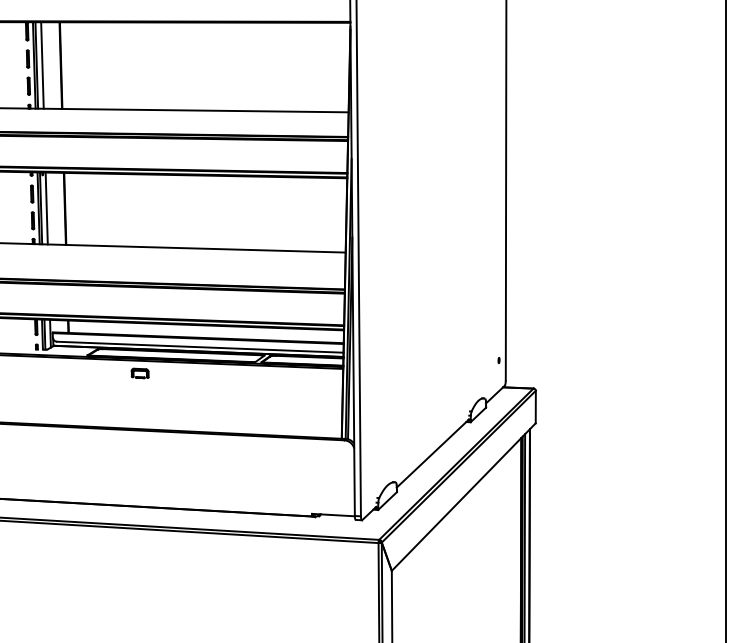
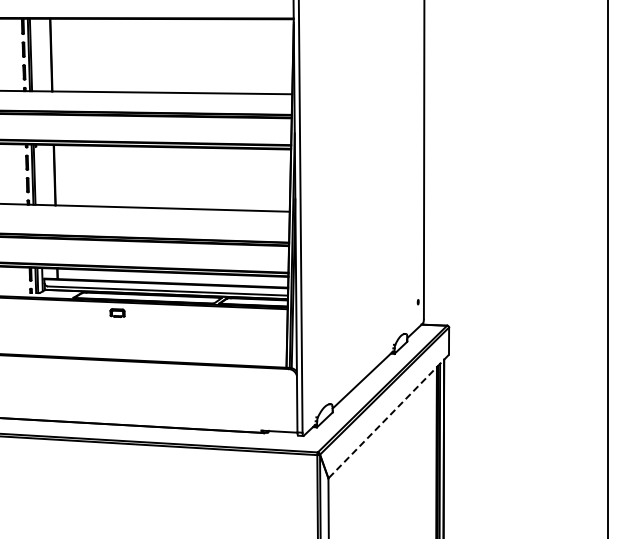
line: (42, 64) -> (35, 54), removed
line: (46, 208) -> (39, 174), removed
line: (463, 496) -> (388, 416), solid -> dashed

